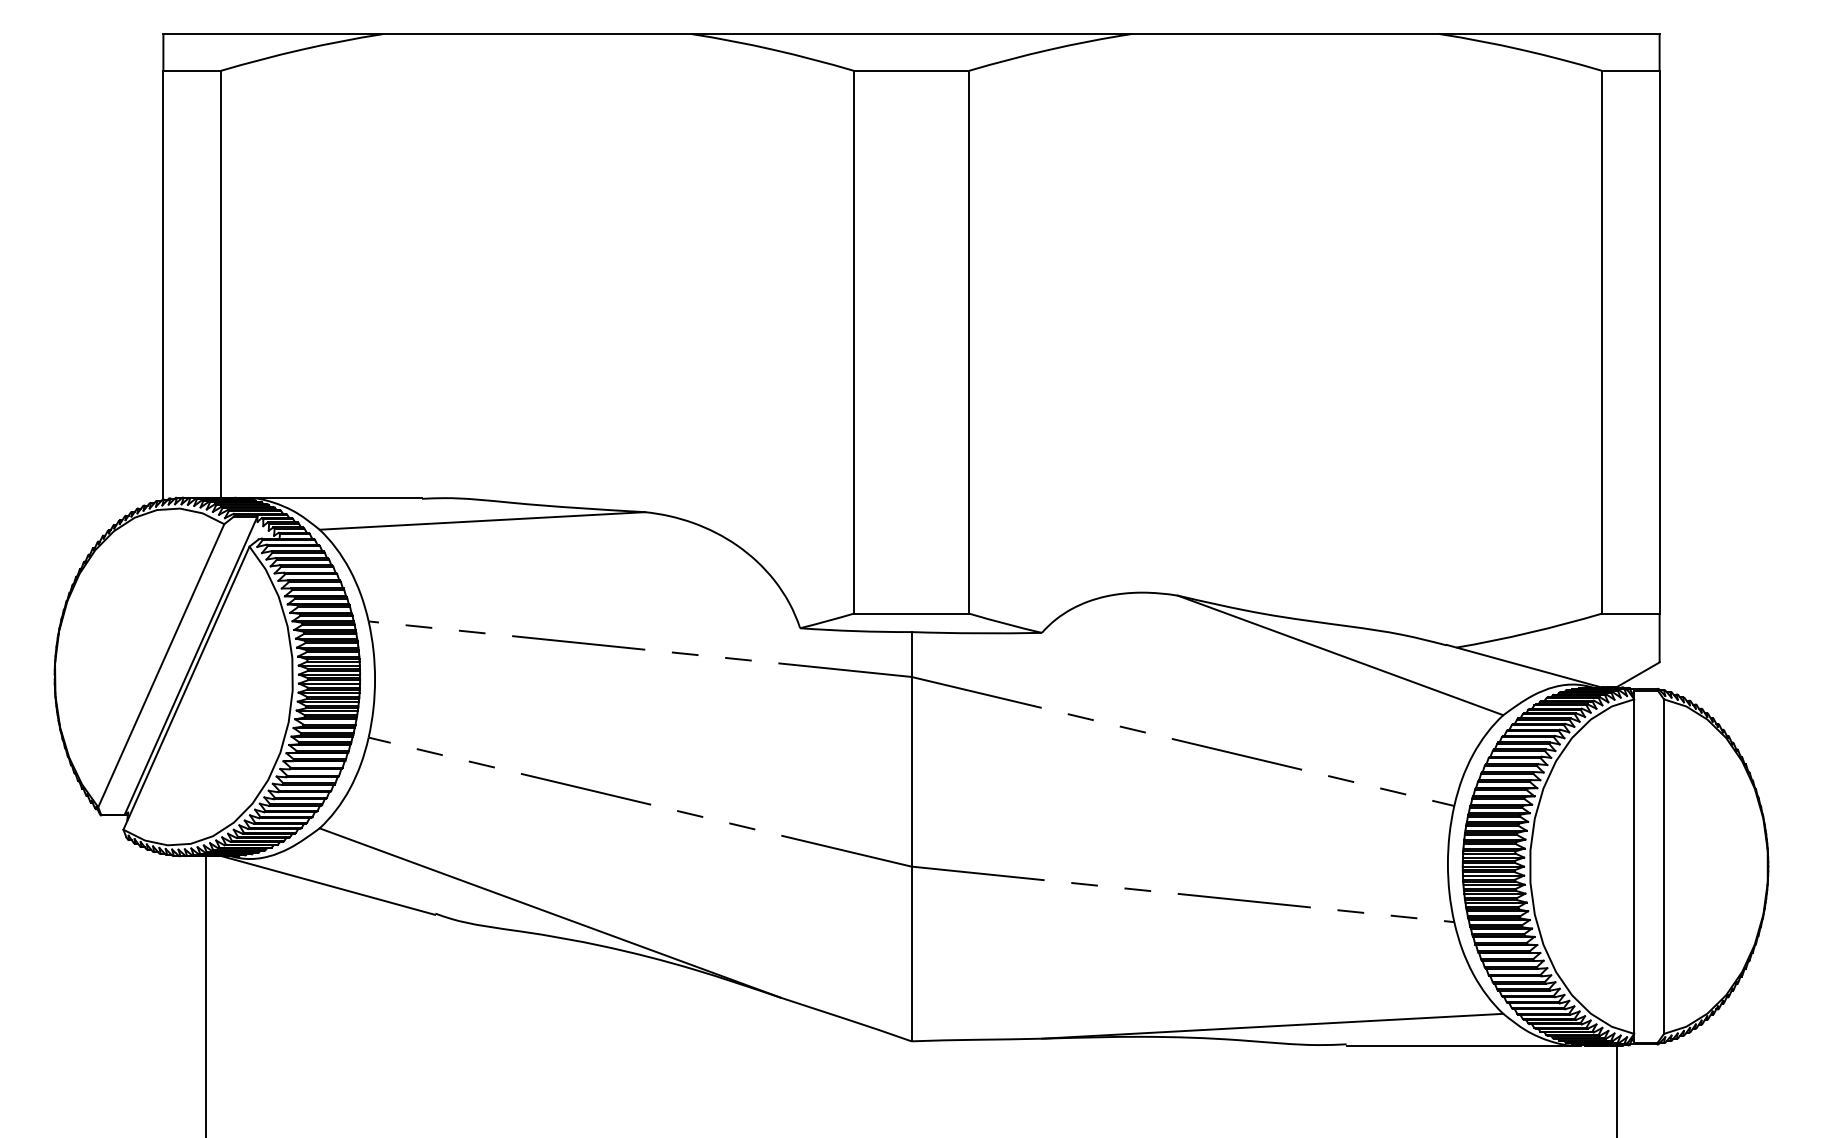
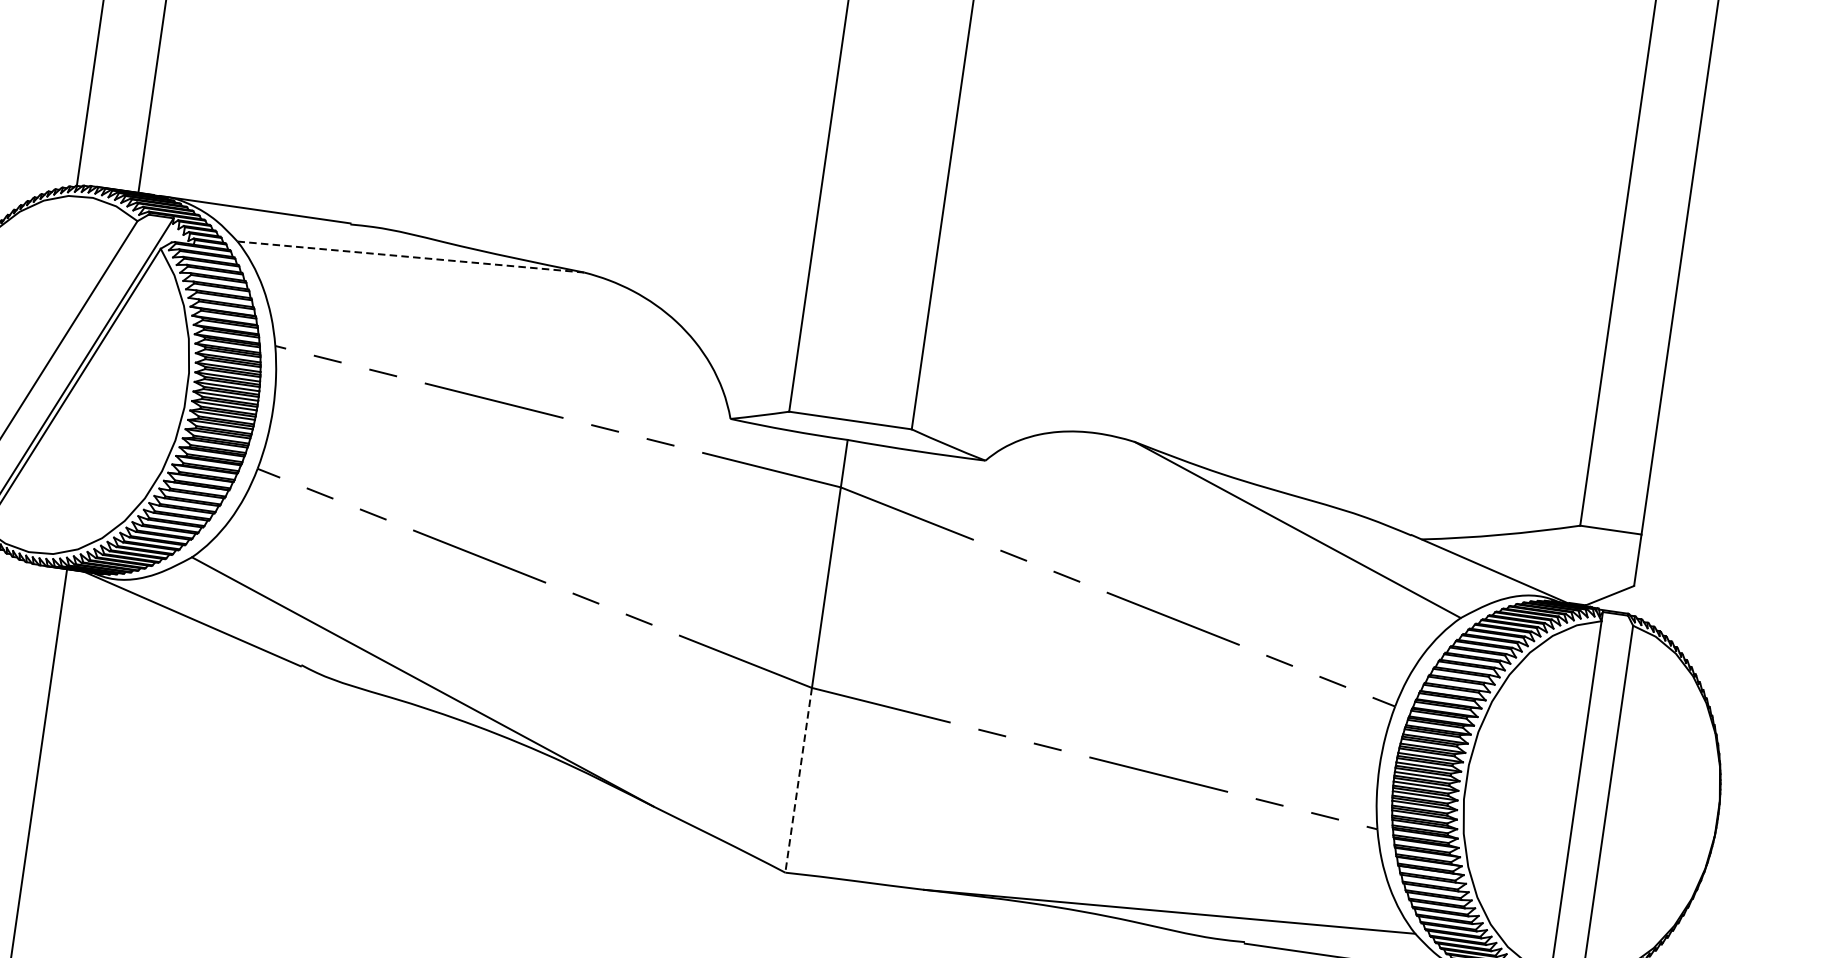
line: (482, 520) -> (411, 256), solid -> dashed
line: (911, 954) -> (798, 780), solid -> dashed

